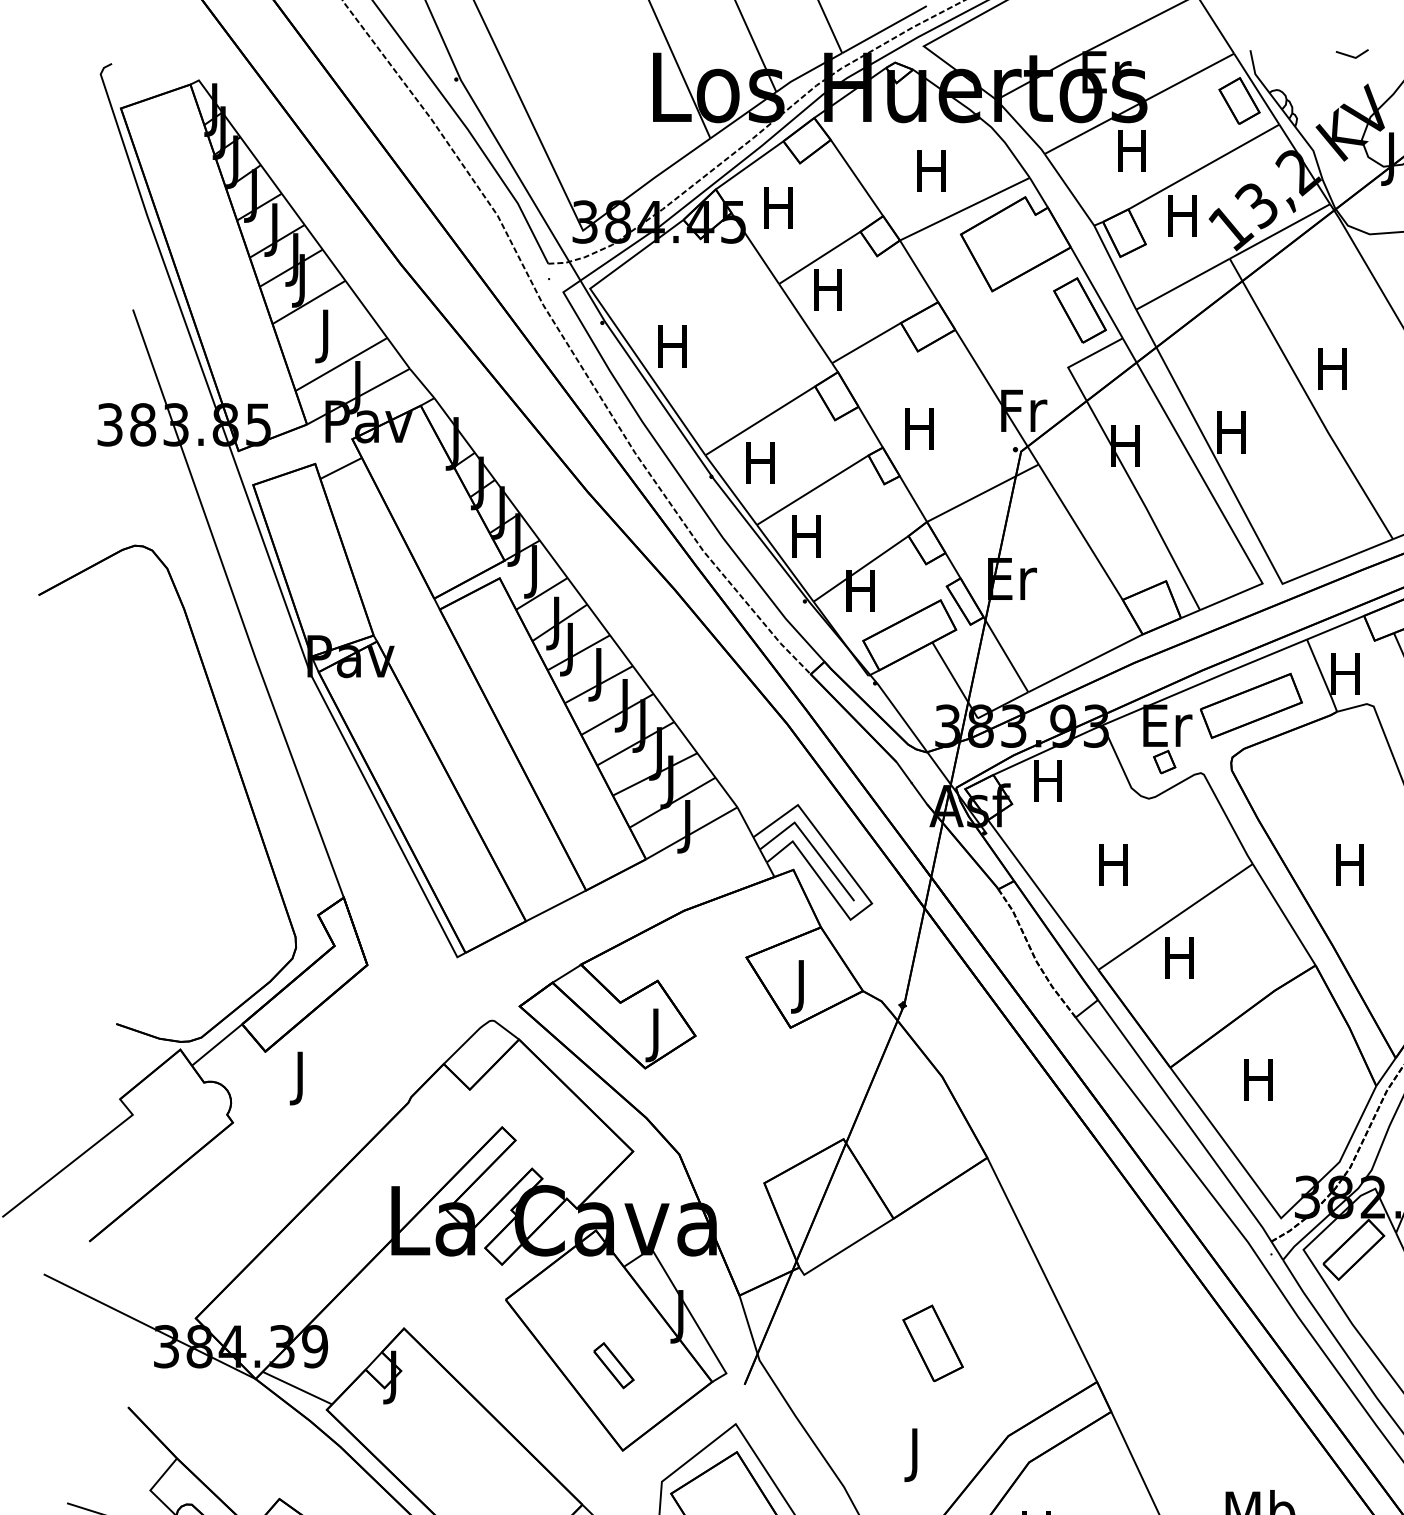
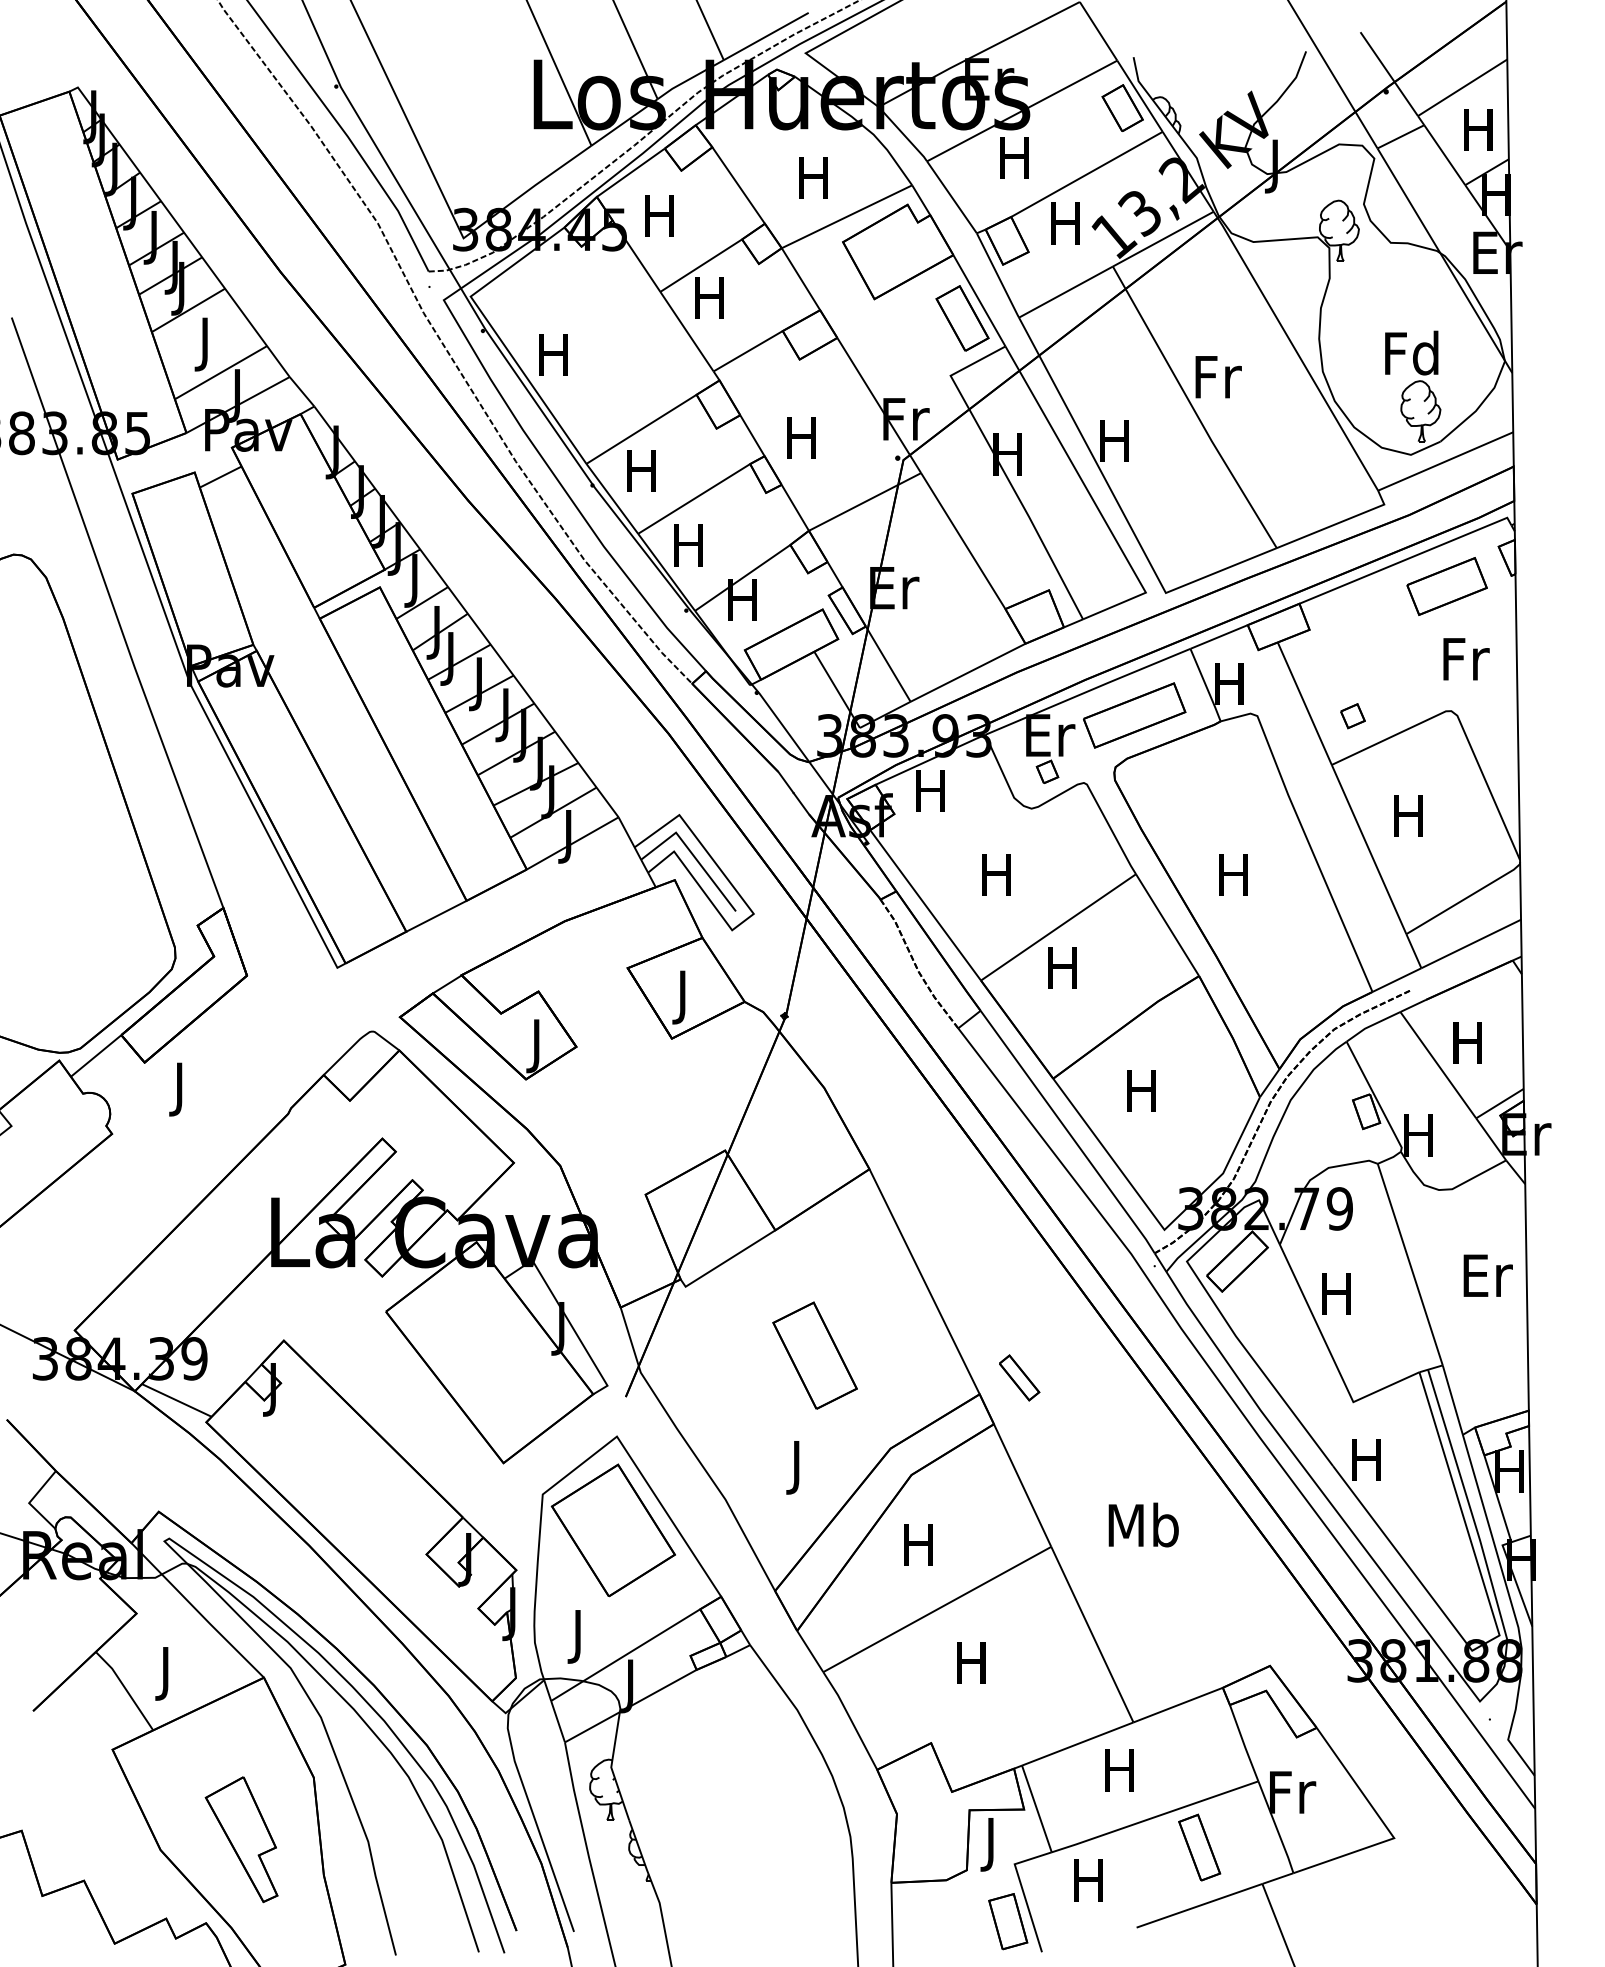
line: (1351, 55) -> (1235, 62), removed
text: (1334, 369) -> (1218, 377), H -> Fr
part: (932, 1343) -> (814, 1355), size x1.4
part: (613, 1365) -> (1019, 1377), moved

